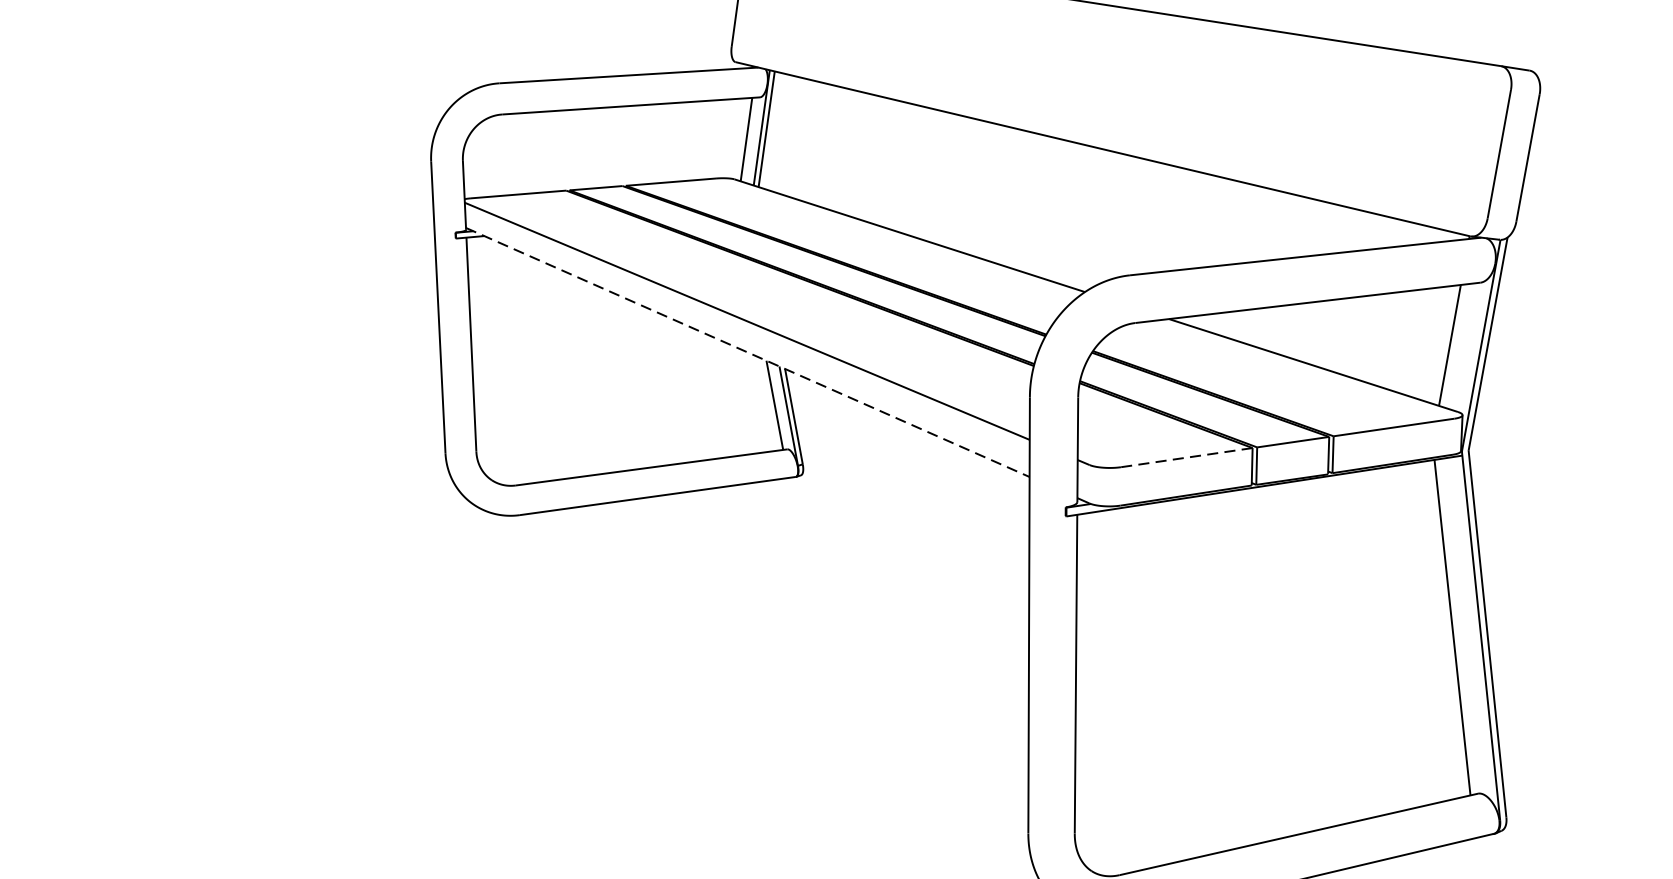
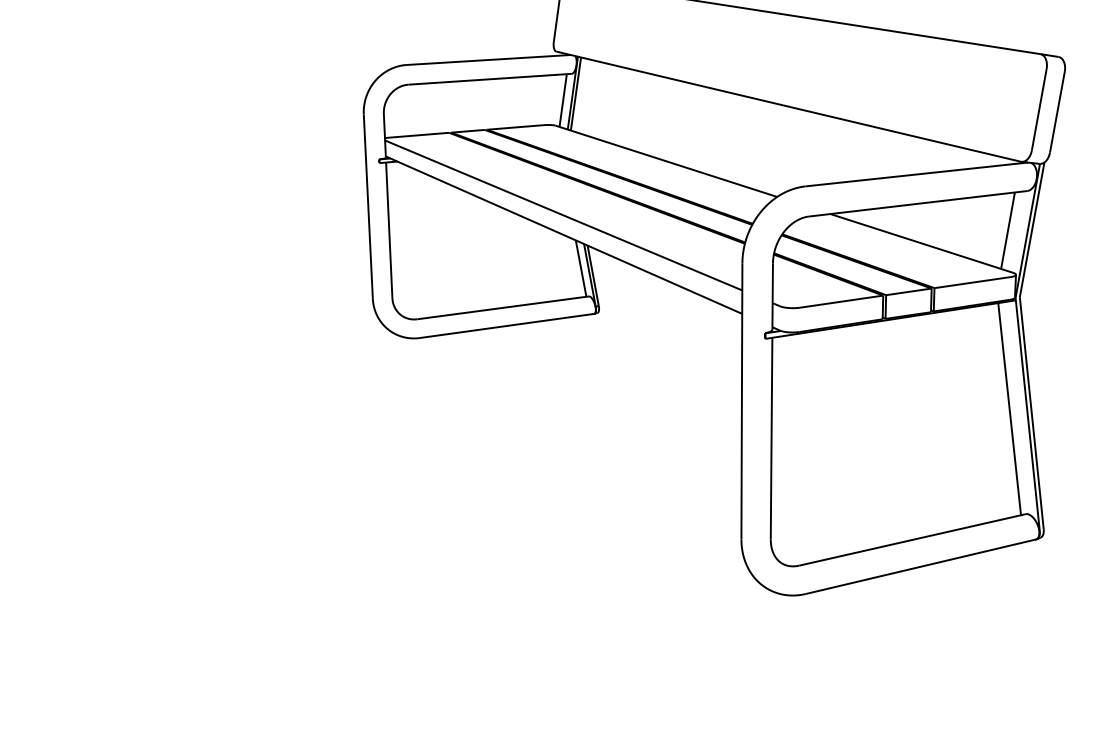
line: (748, 353) -> (564, 235), dashed -> solid
line: (1186, 457) -> (841, 301), dashed -> solid

